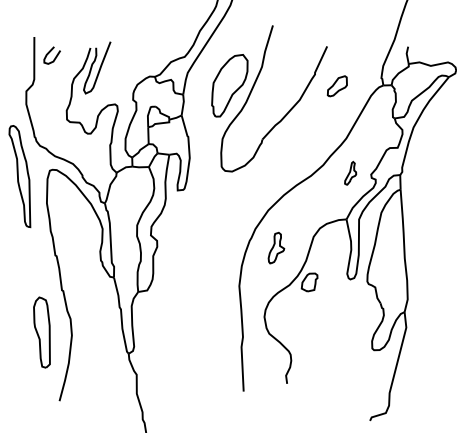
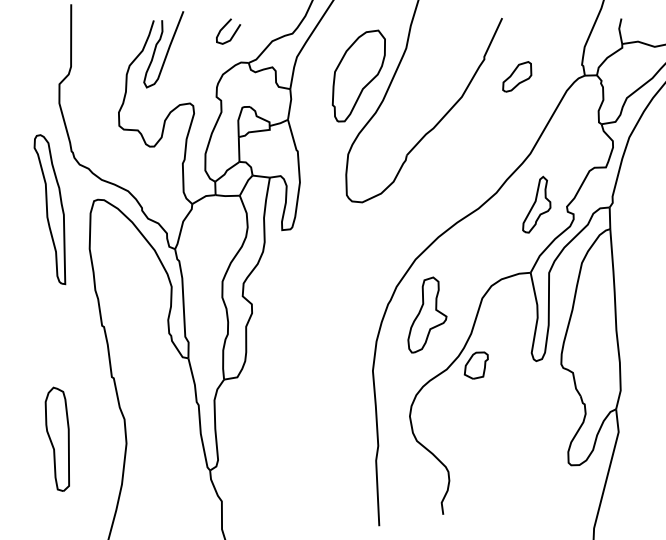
curve: (49, 53) -> (224, 28), moved
part: (350, 173) -> (536, 205), size x1.67
part: (276, 247) -> (427, 314), size x1.67
part: (41, 332) -> (56, 439), moved

